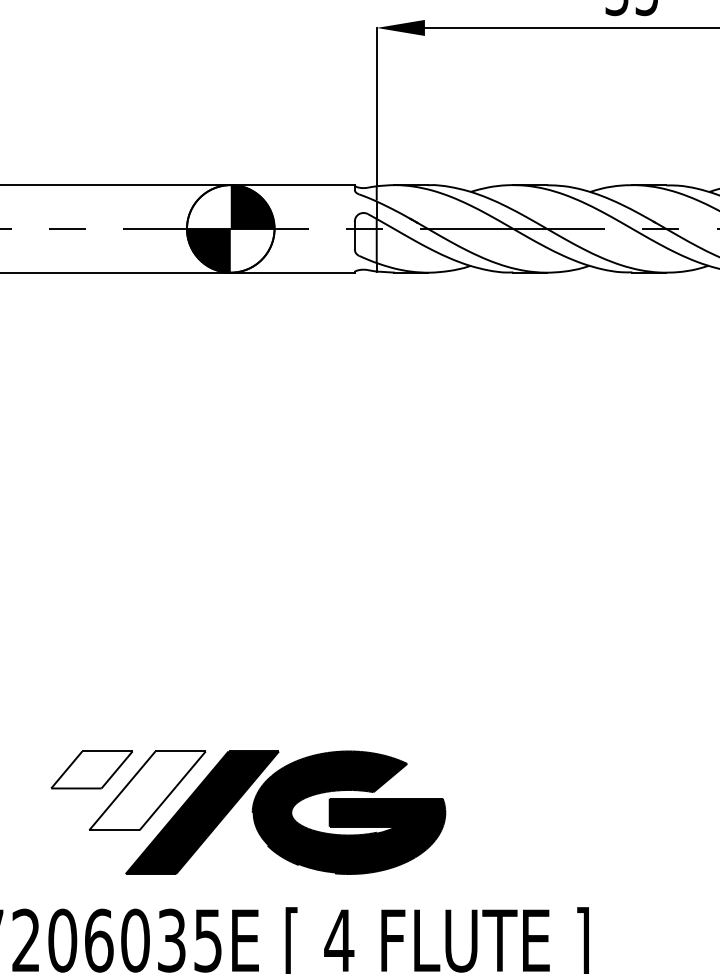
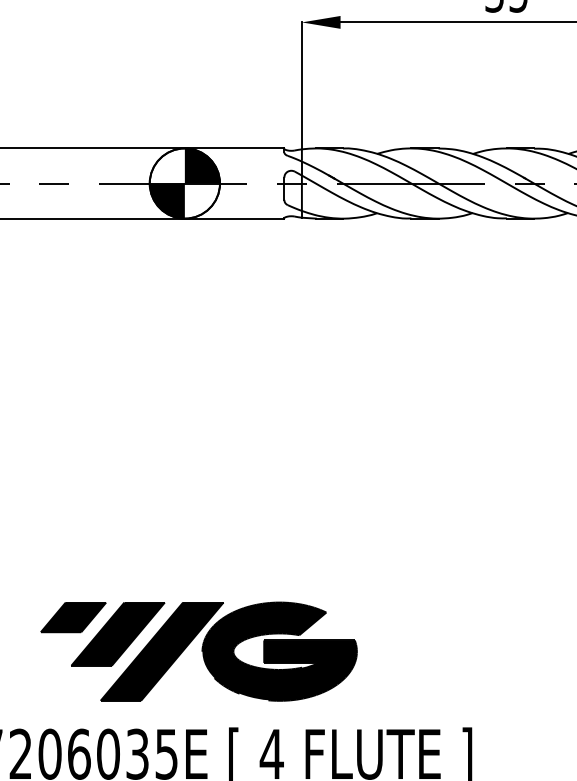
fill: (91, 770) -> (73, 617), added
fill: (146, 790) -> (117, 633), added

